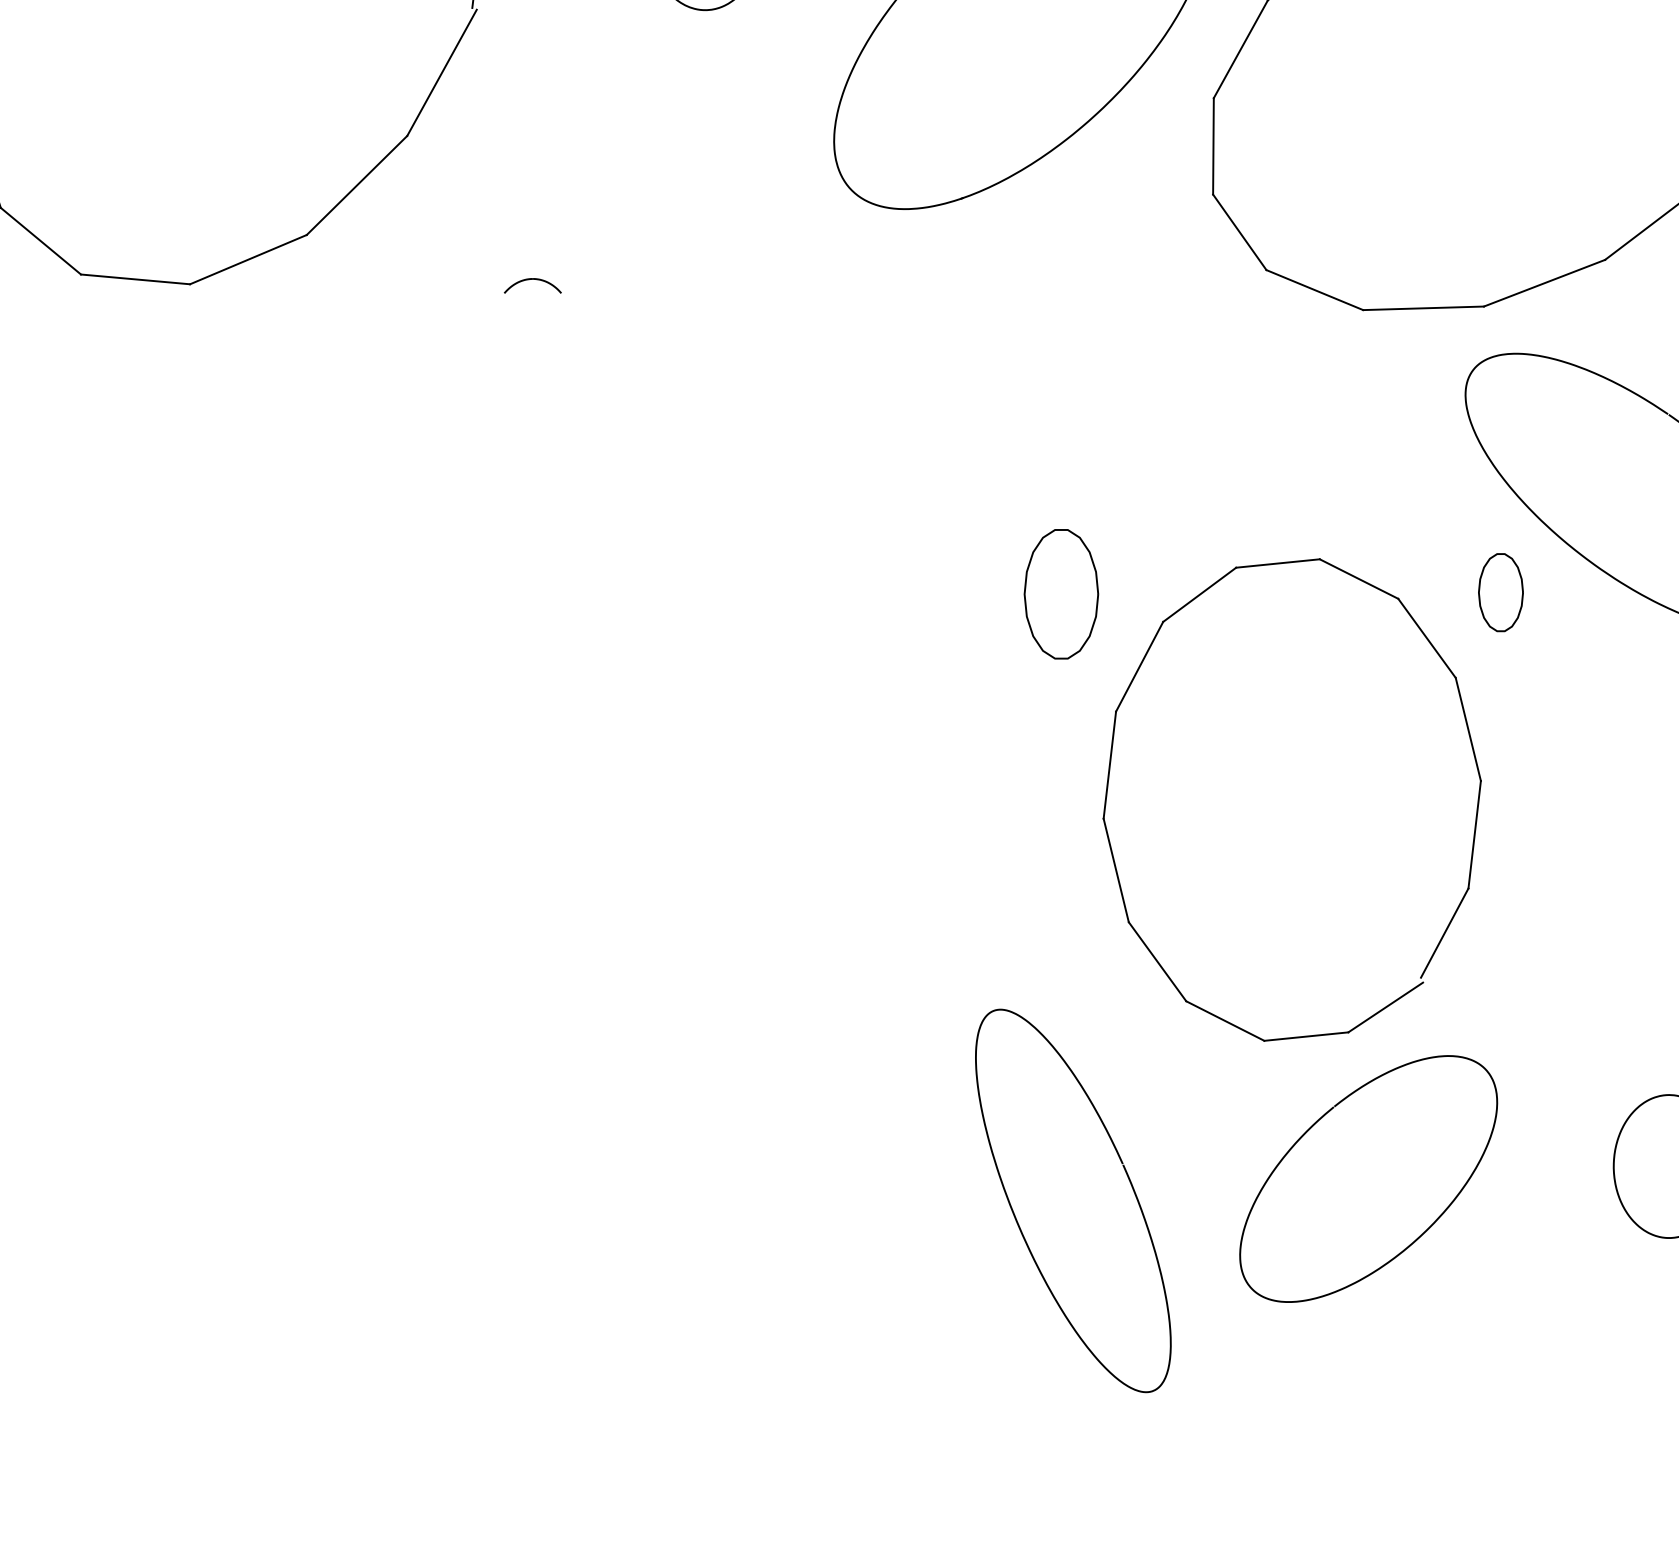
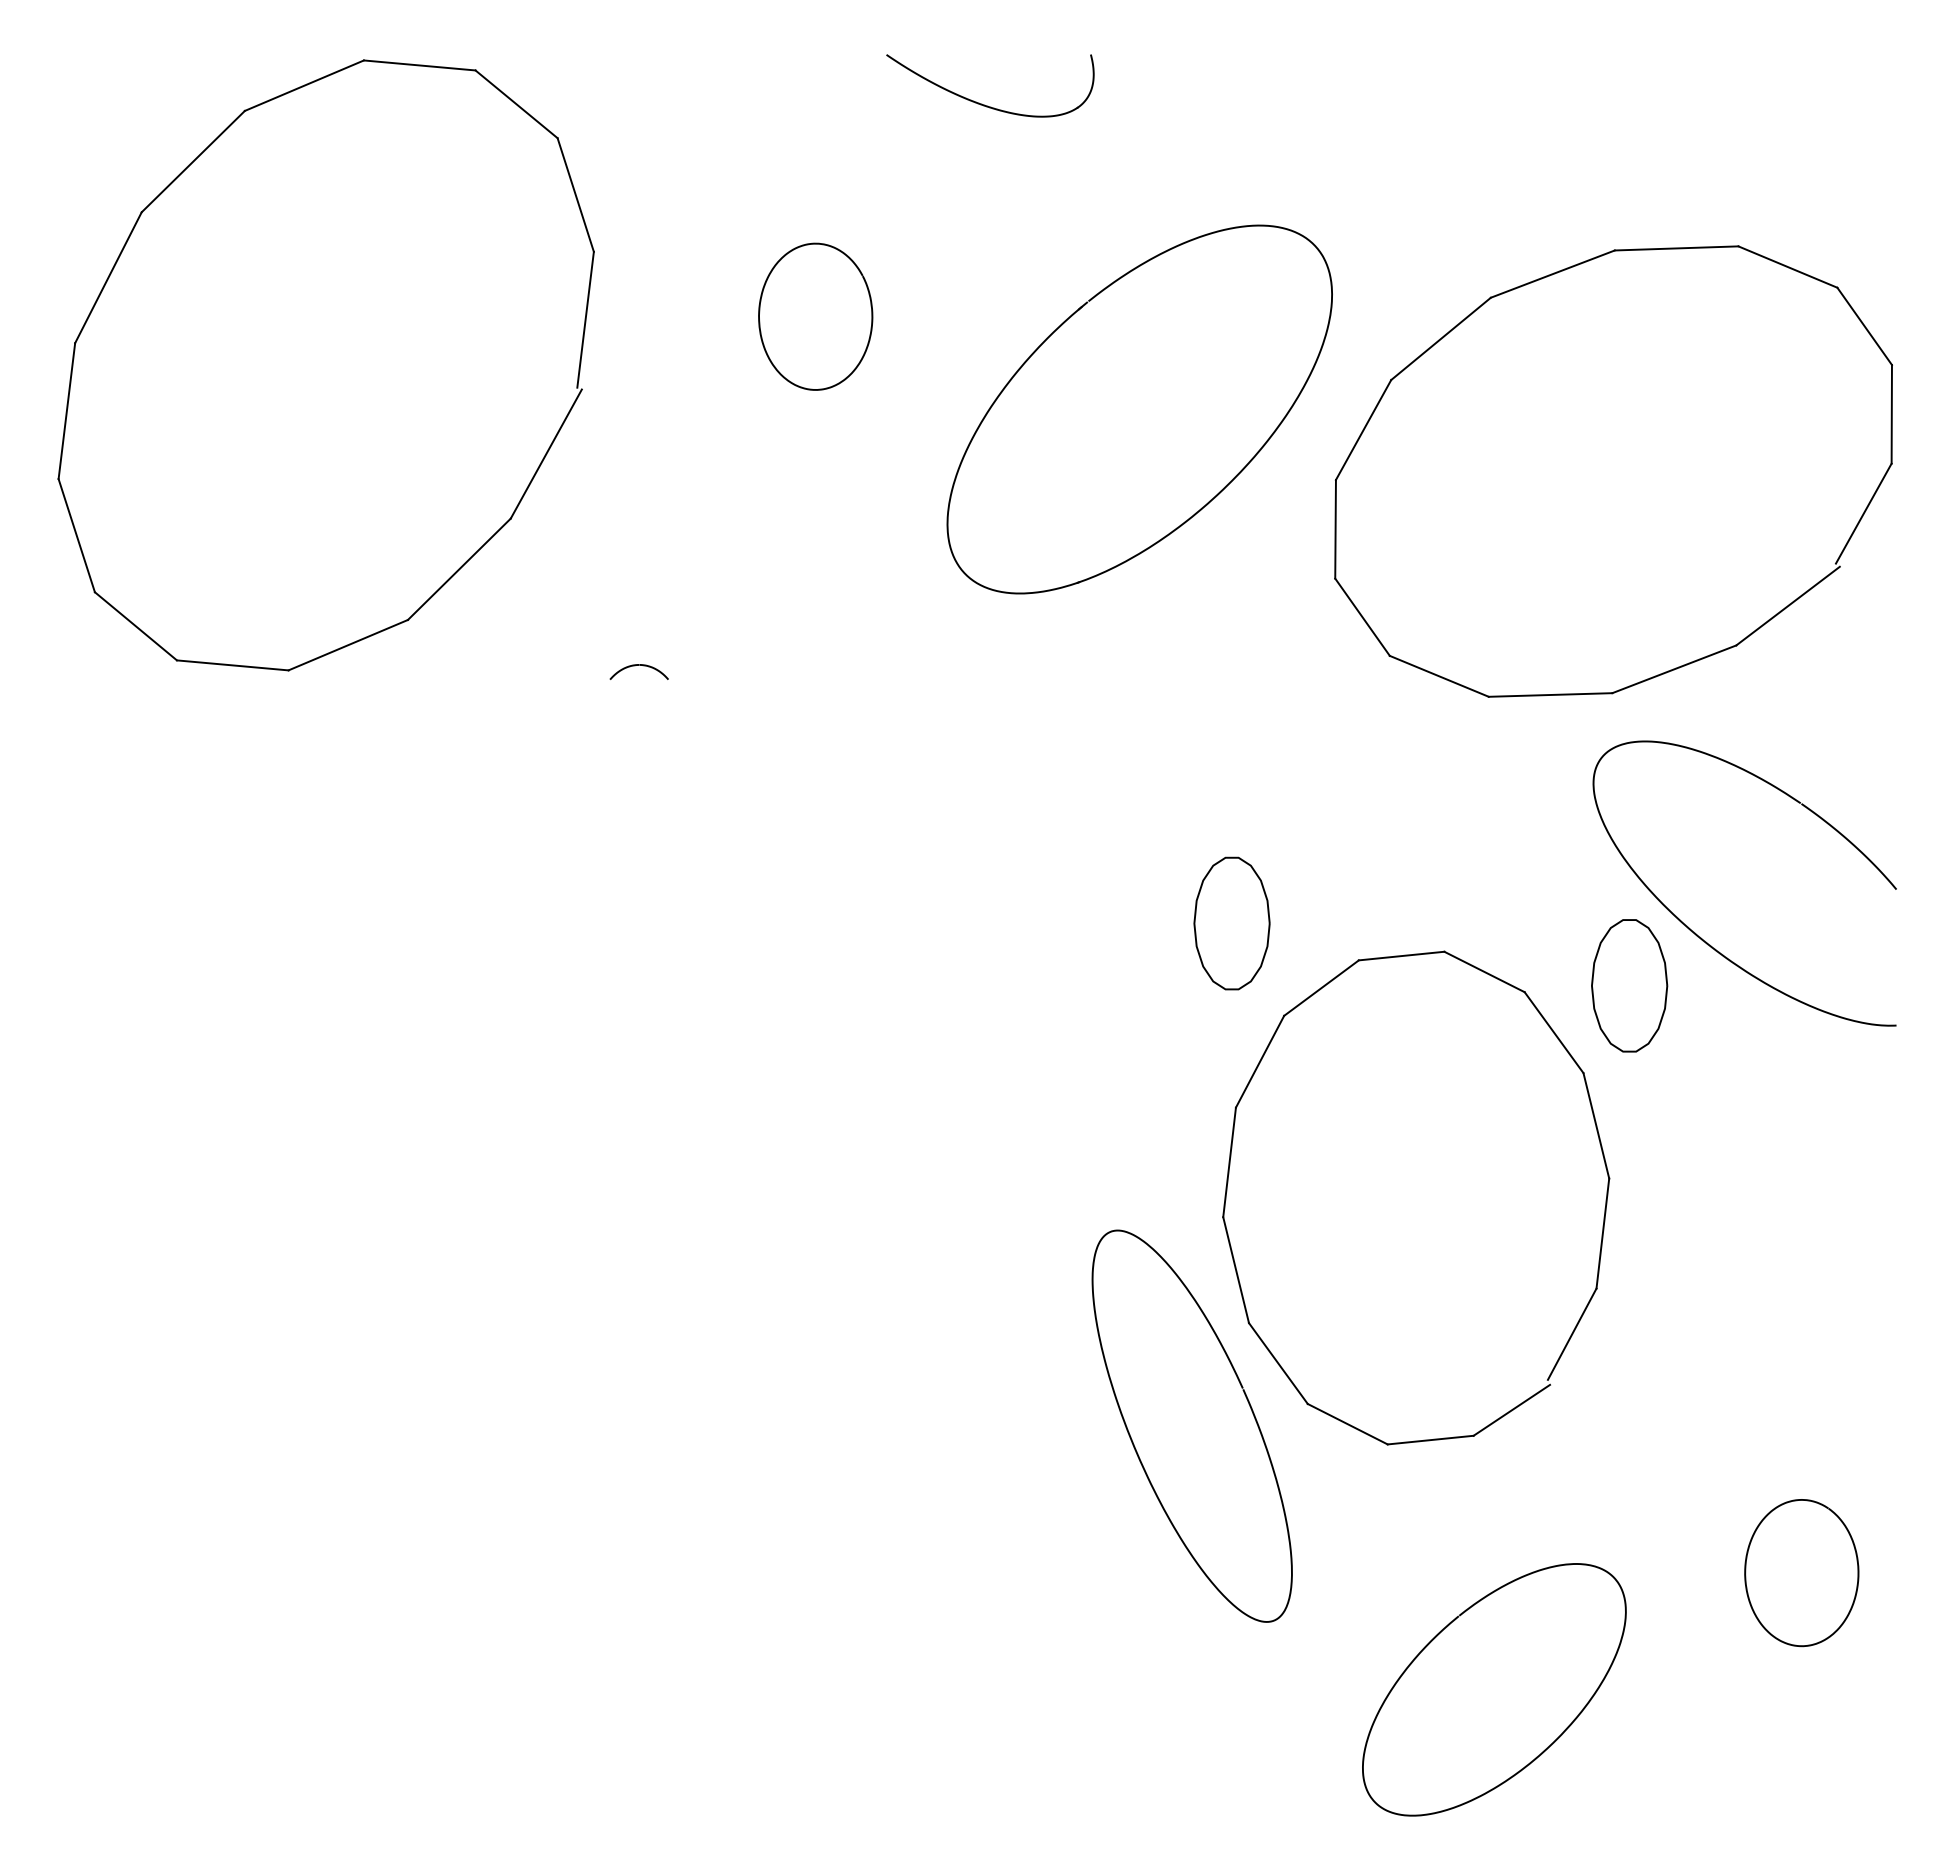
part: (1500, 592) -> (1629, 985), size x1.67
part: (1060, 594) -> (1231, 923), moved
curve: (1315, 1124) -> (1439, 1634), moved
curve: (1017, 1220) -> (1135, 1446), moved

